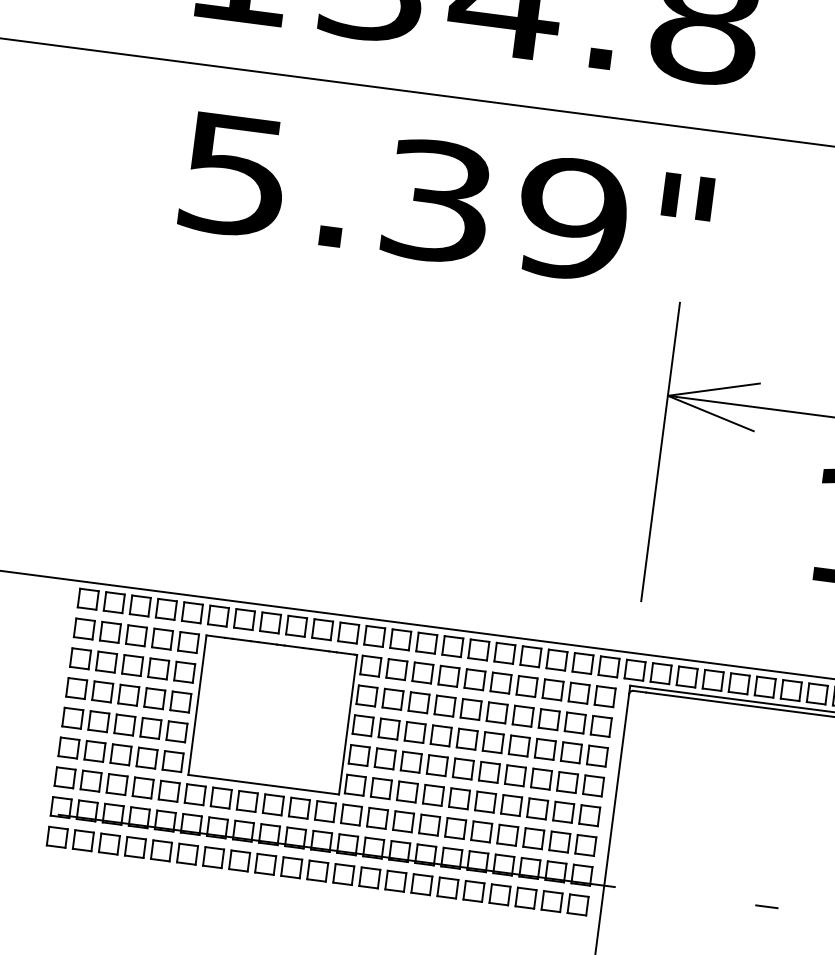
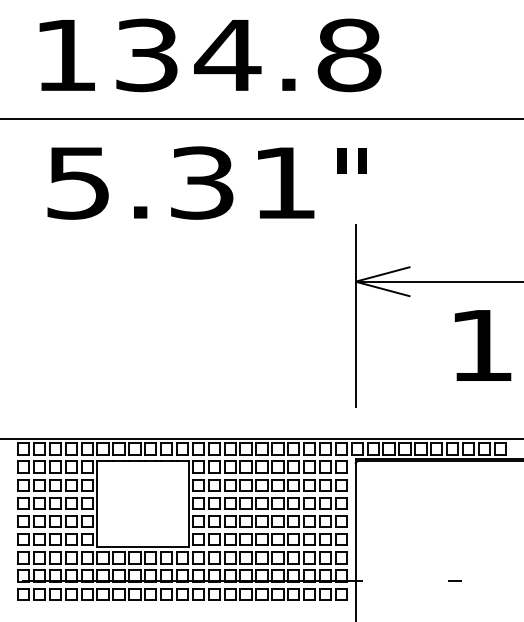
text: (572, 218) -> (284, 182), 5.39 -> 5.31

